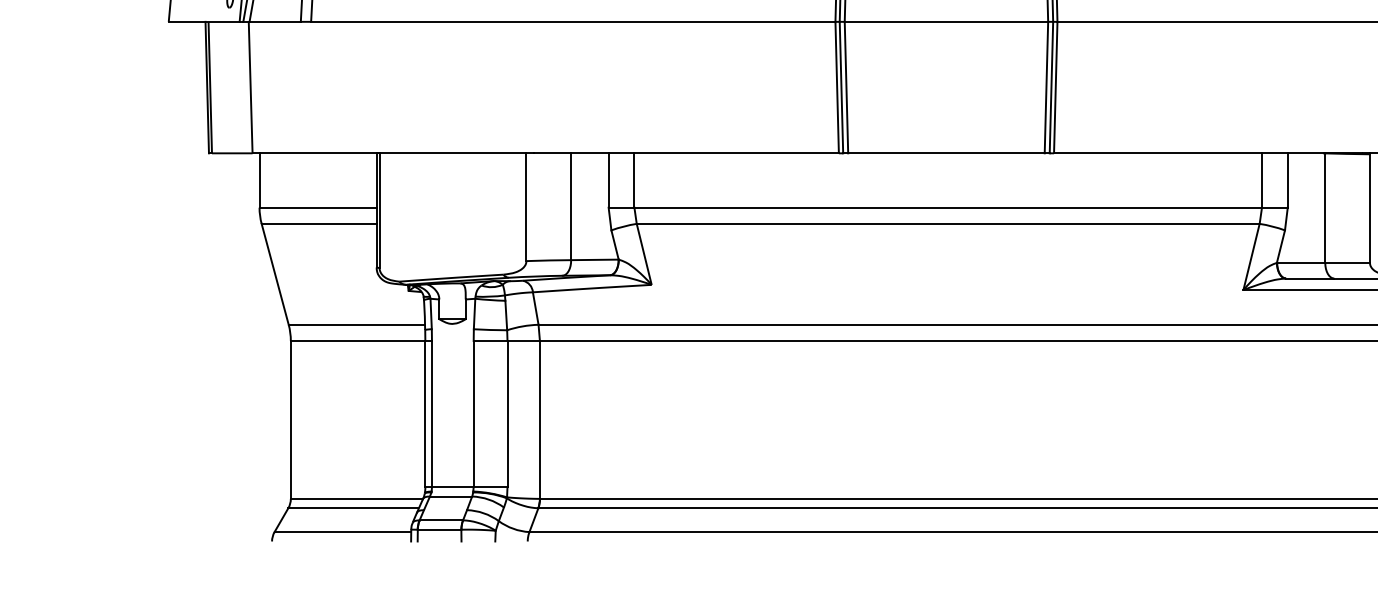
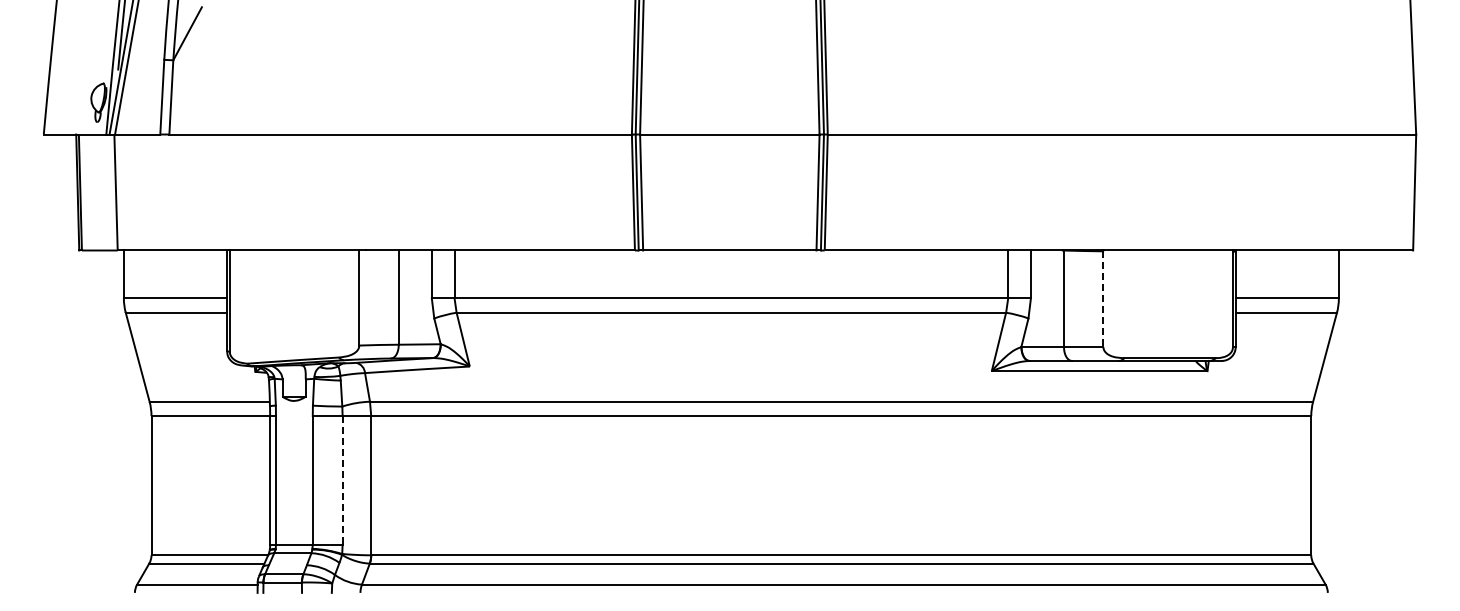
line: (1370, 208) -> (1103, 299), solid -> dashed
line: (507, 415) -> (342, 481), solid -> dashed

